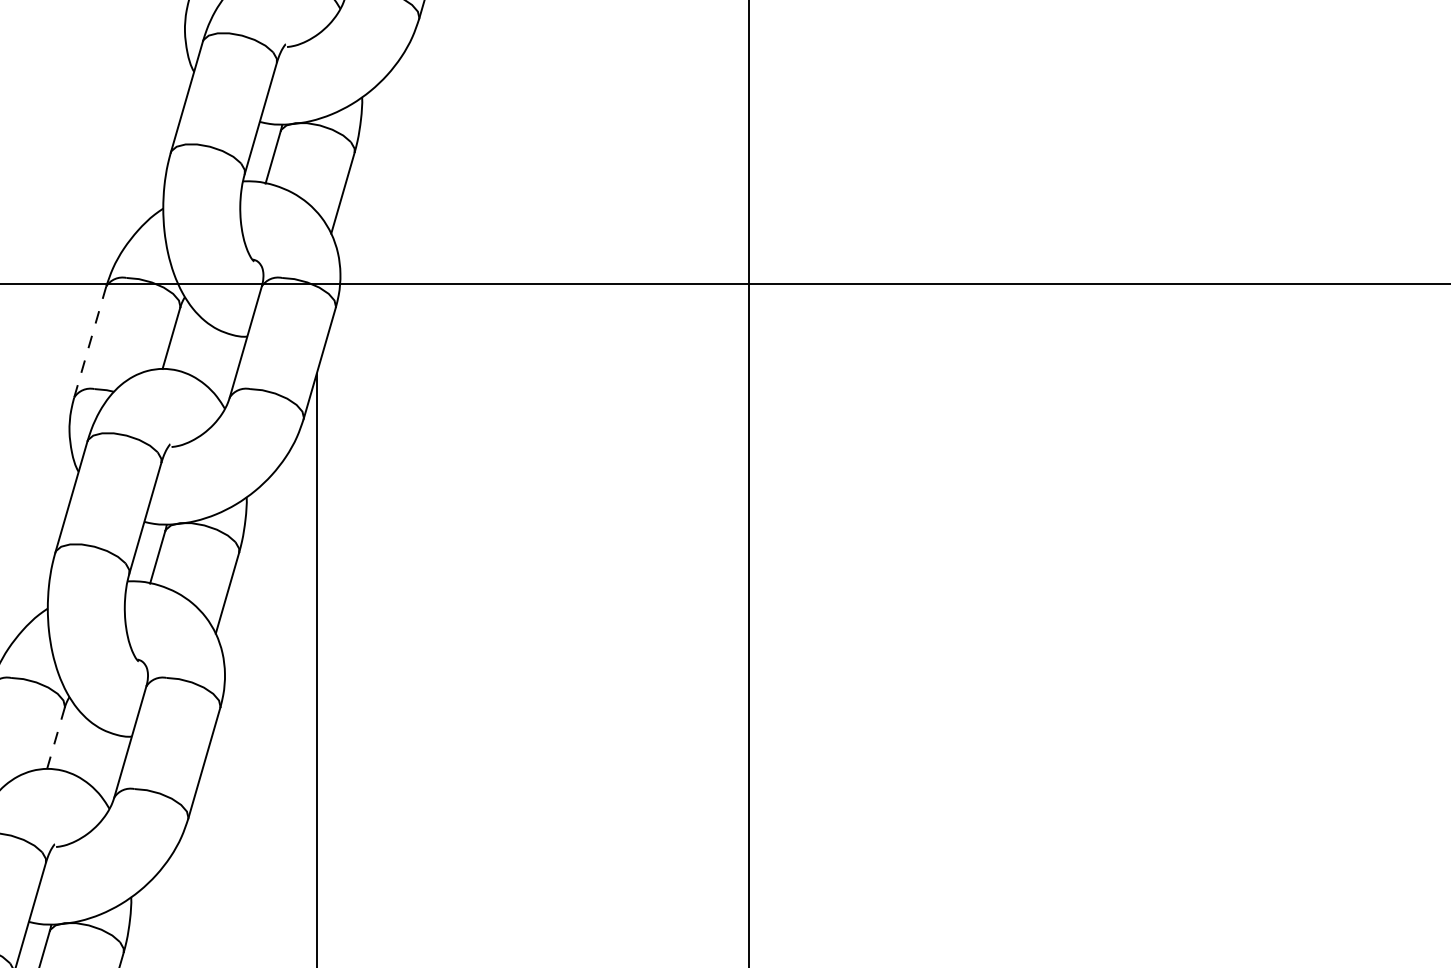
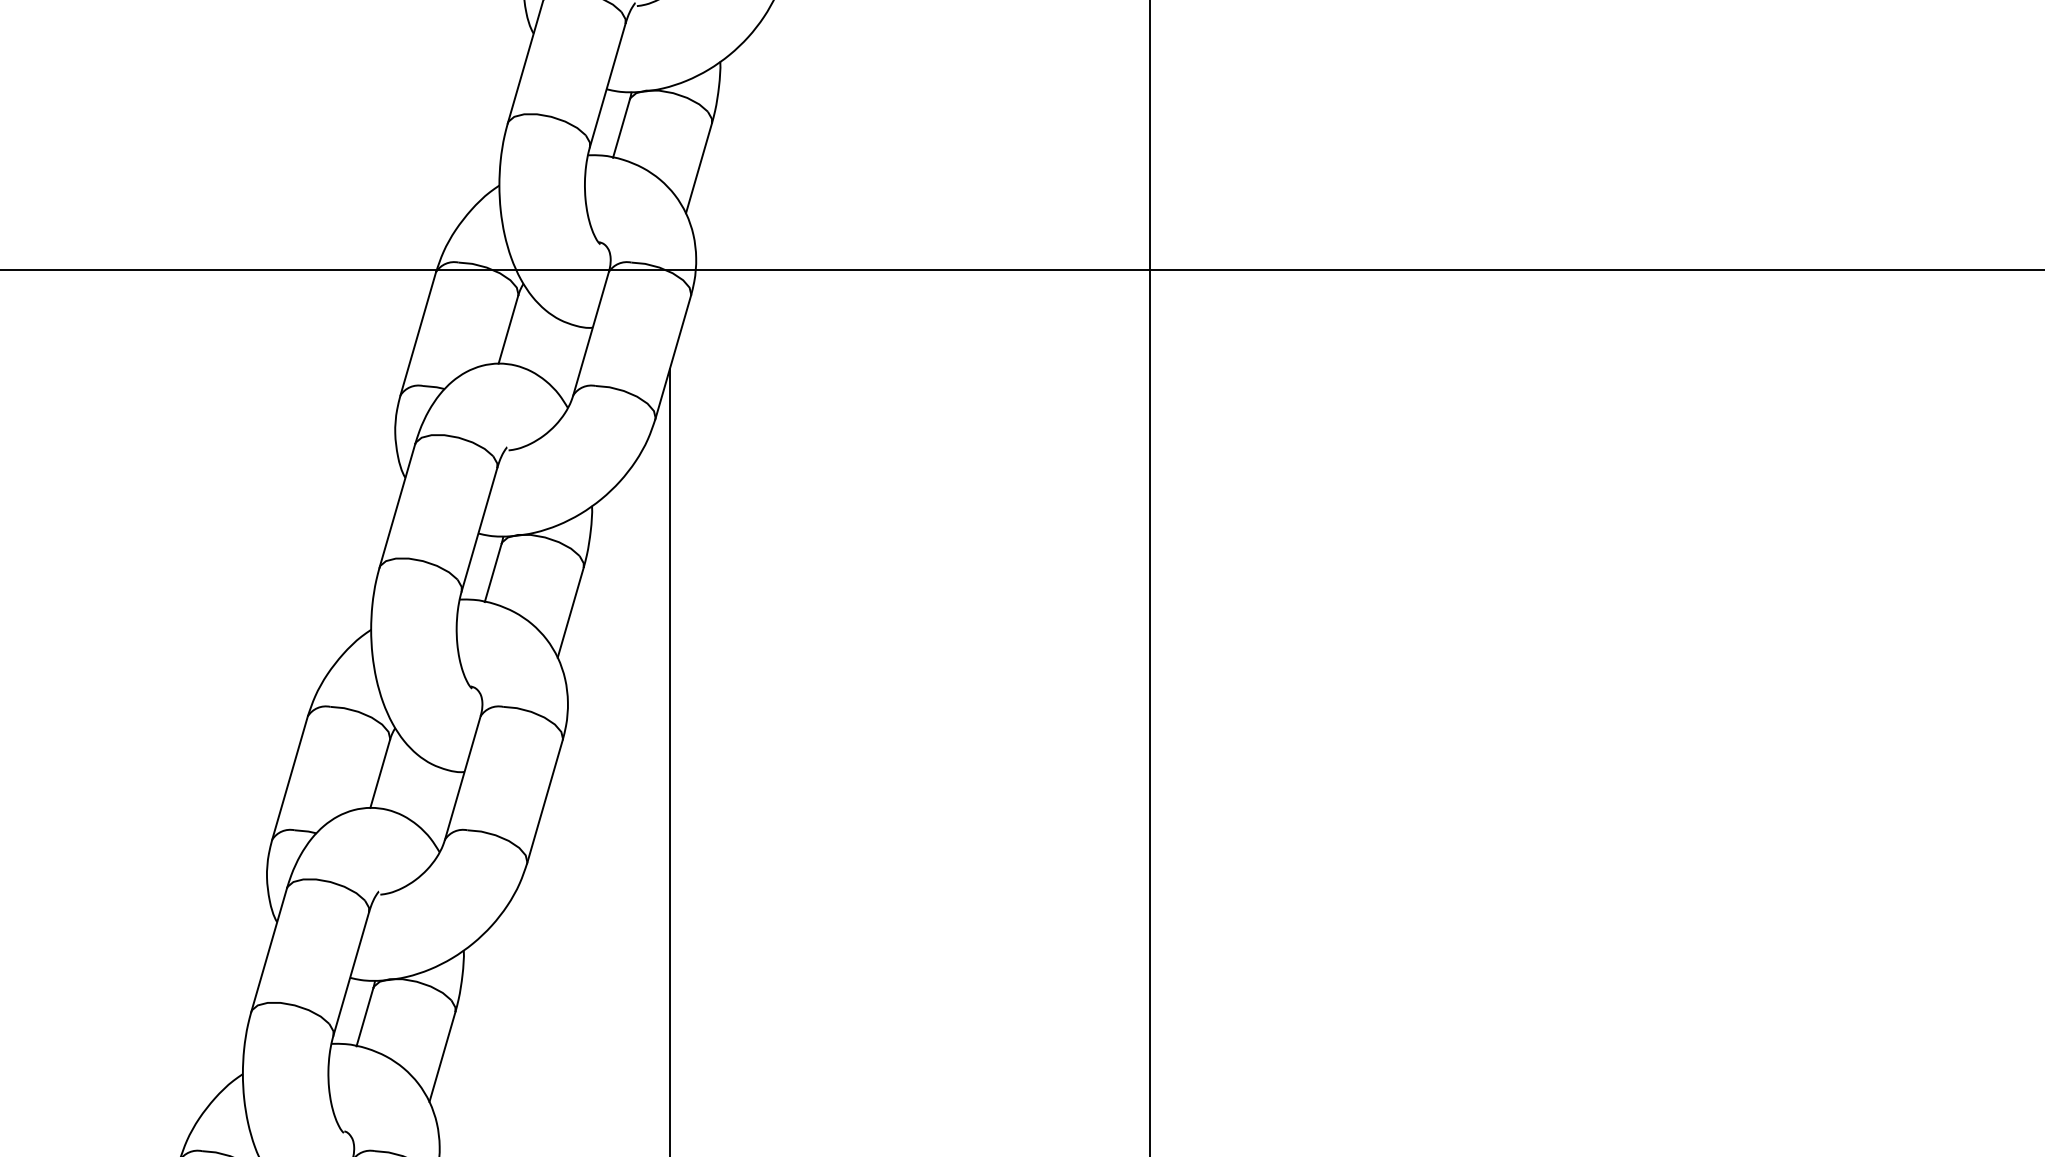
line: (90, 342) -> (418, 334), dashed -> solid
line: (56, 737) -> (380, 773), dashed -> solid

